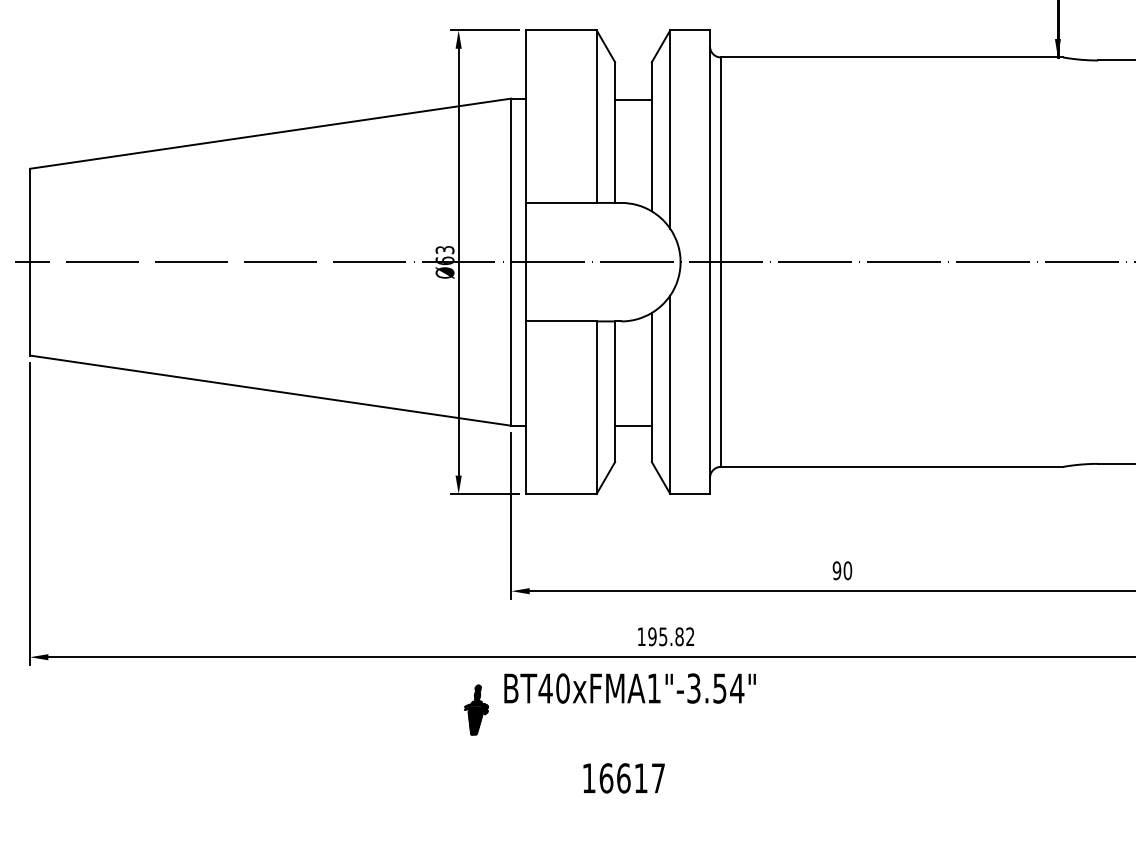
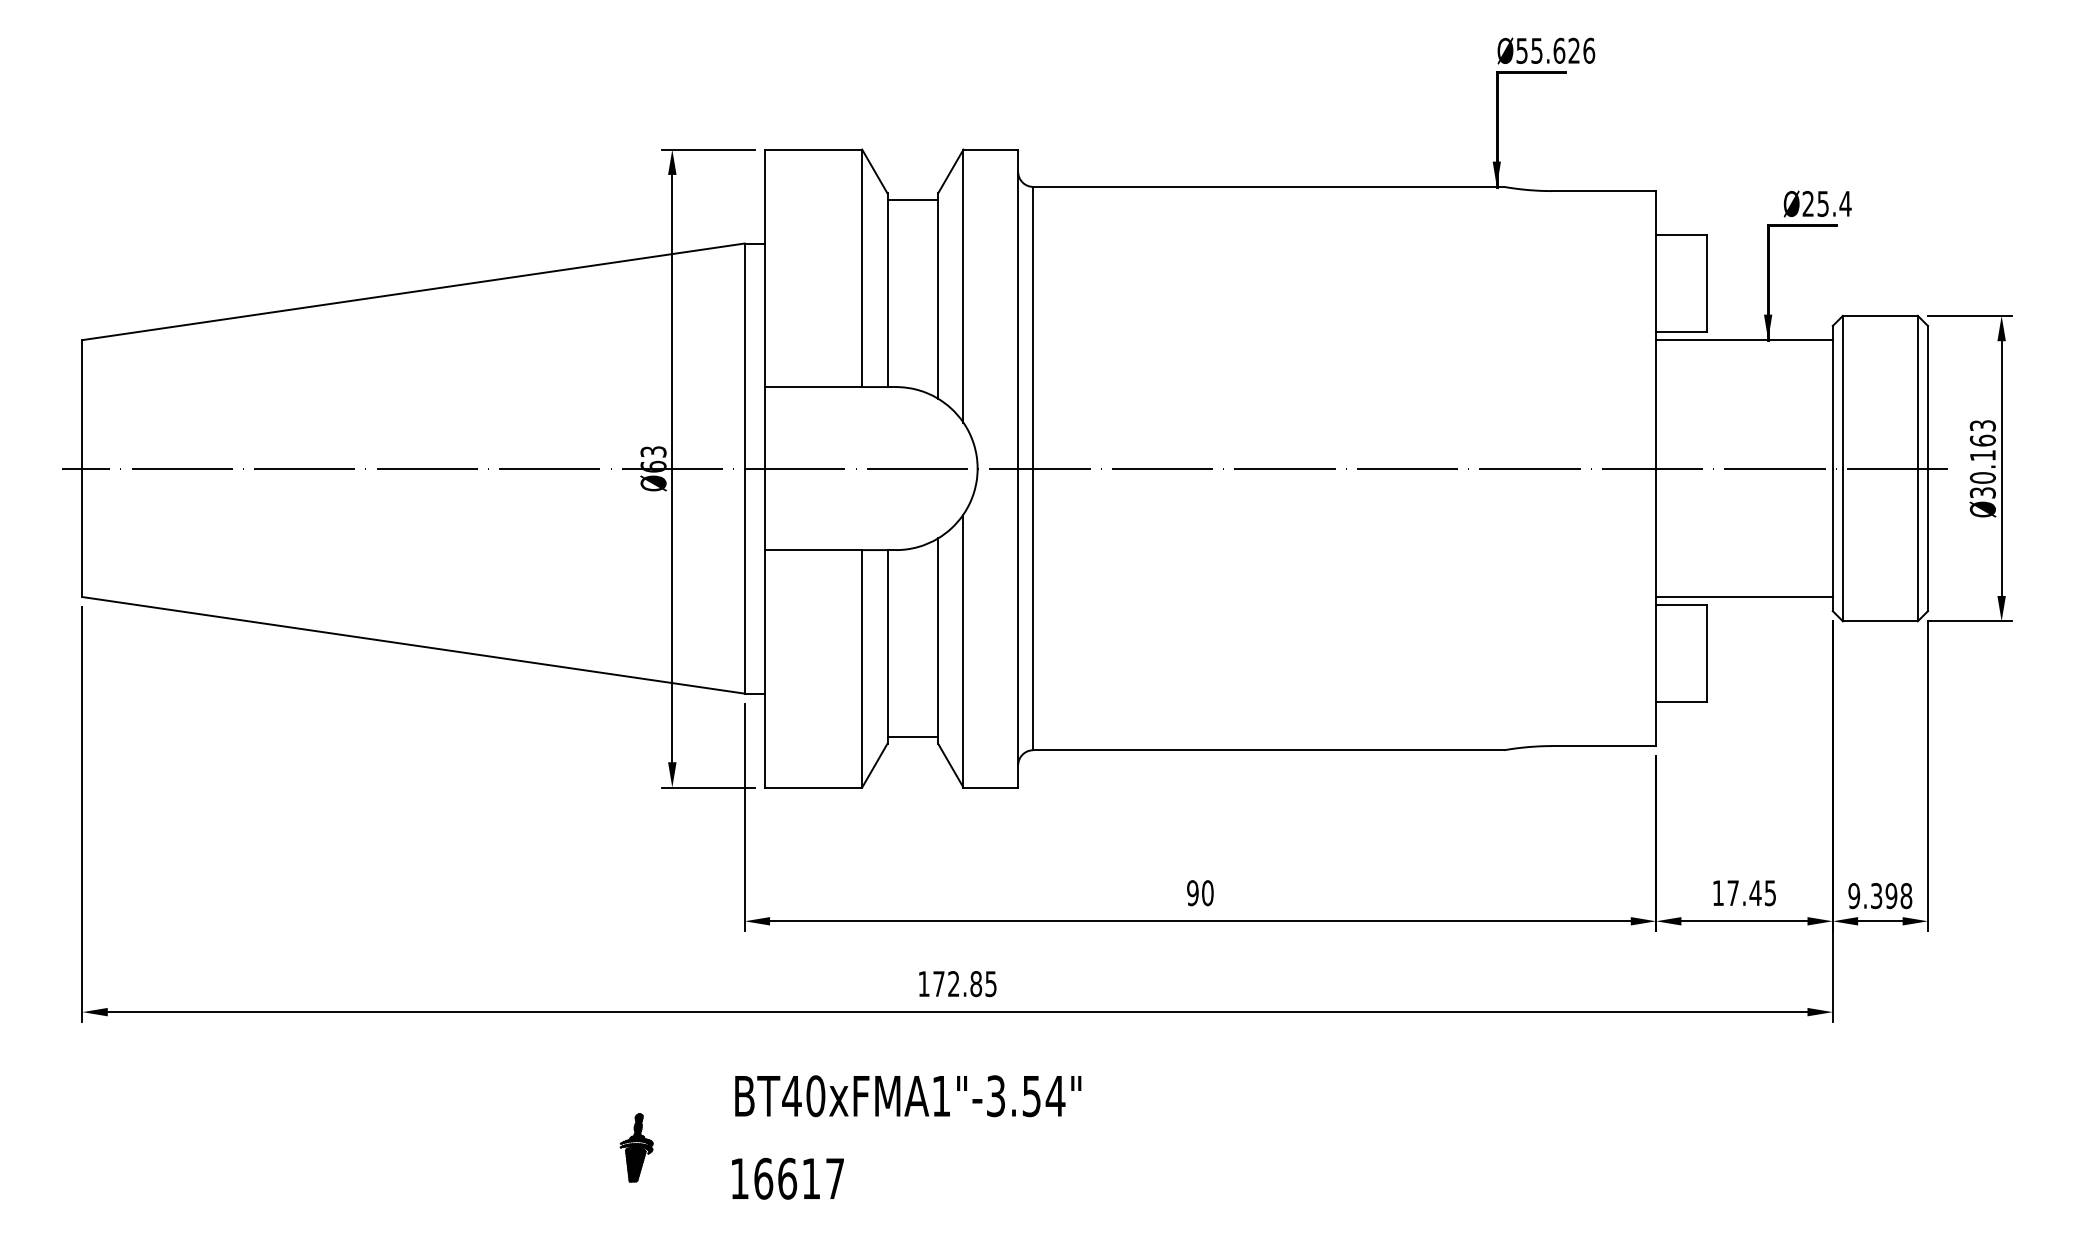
line: (633, 100) -> (912, 200), moved
line: (633, 425) -> (912, 736), moved
text: (671, 637) -> (964, 984), 195.82 -> 172.85
text: (630, 688) -> (908, 1096), moved
part: (476, 709) -> (636, 1147), moved
text: (623, 778) -> (787, 1178), moved

